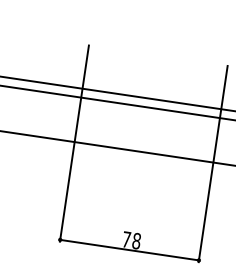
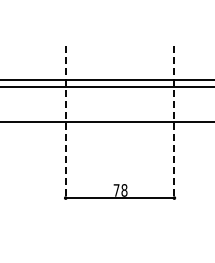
line: (74, 143) -> (65, 122), solid -> dashed
line: (213, 163) -> (174, 122), solid -> dashed

